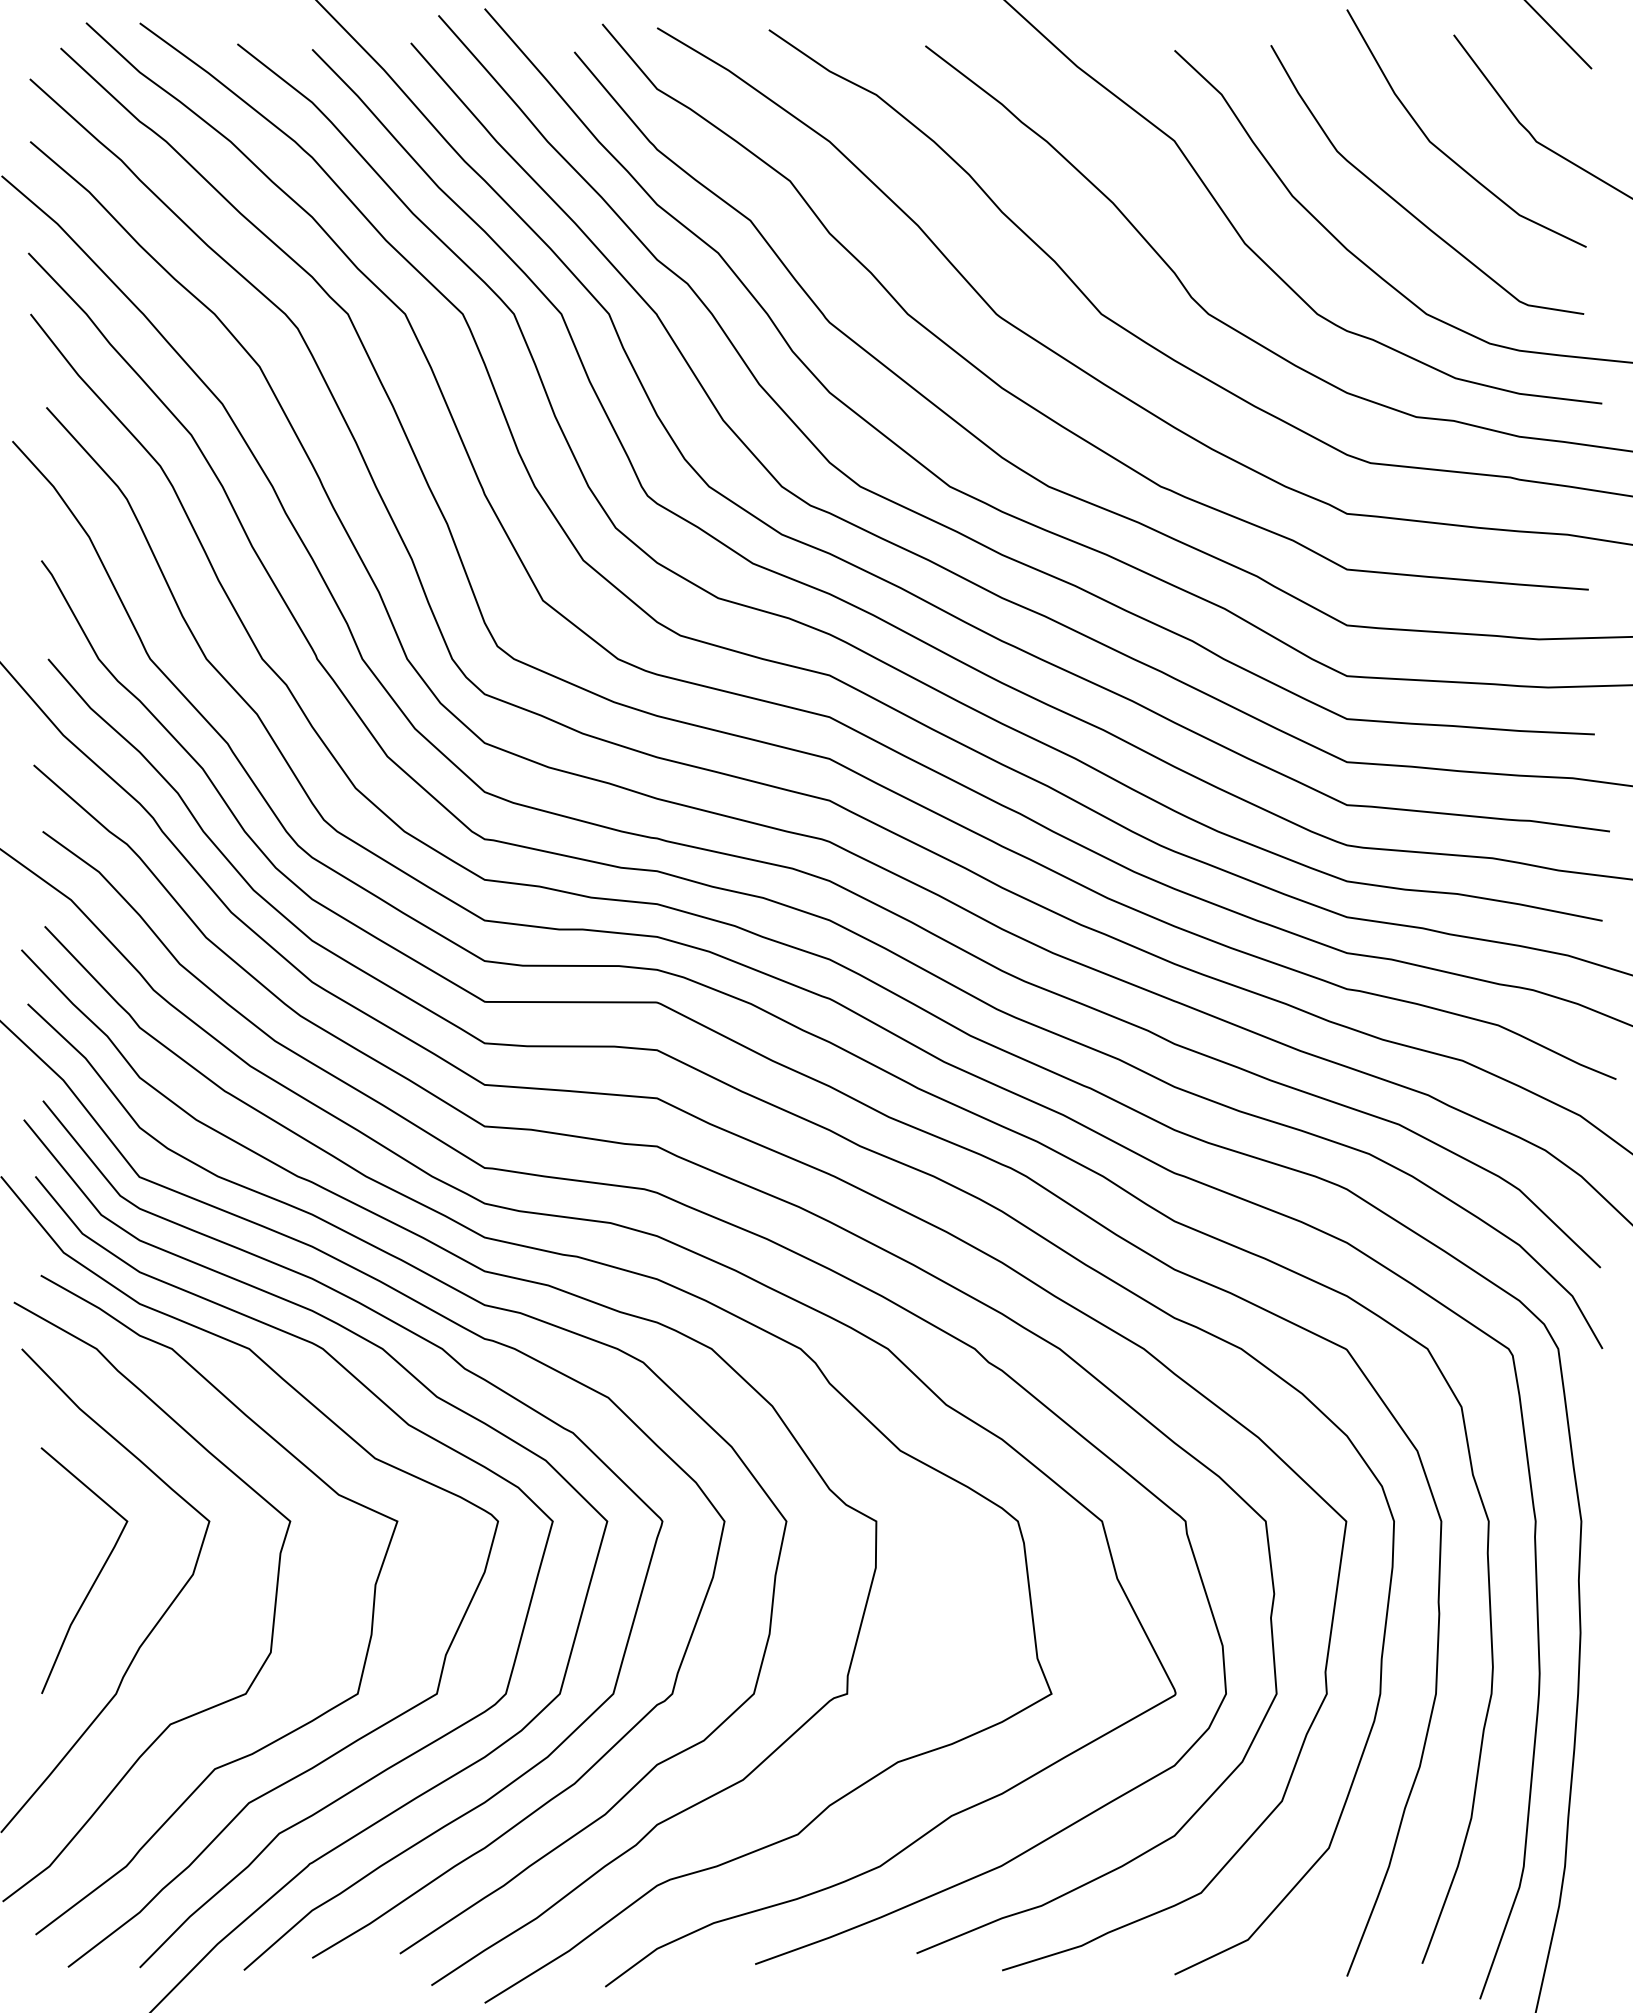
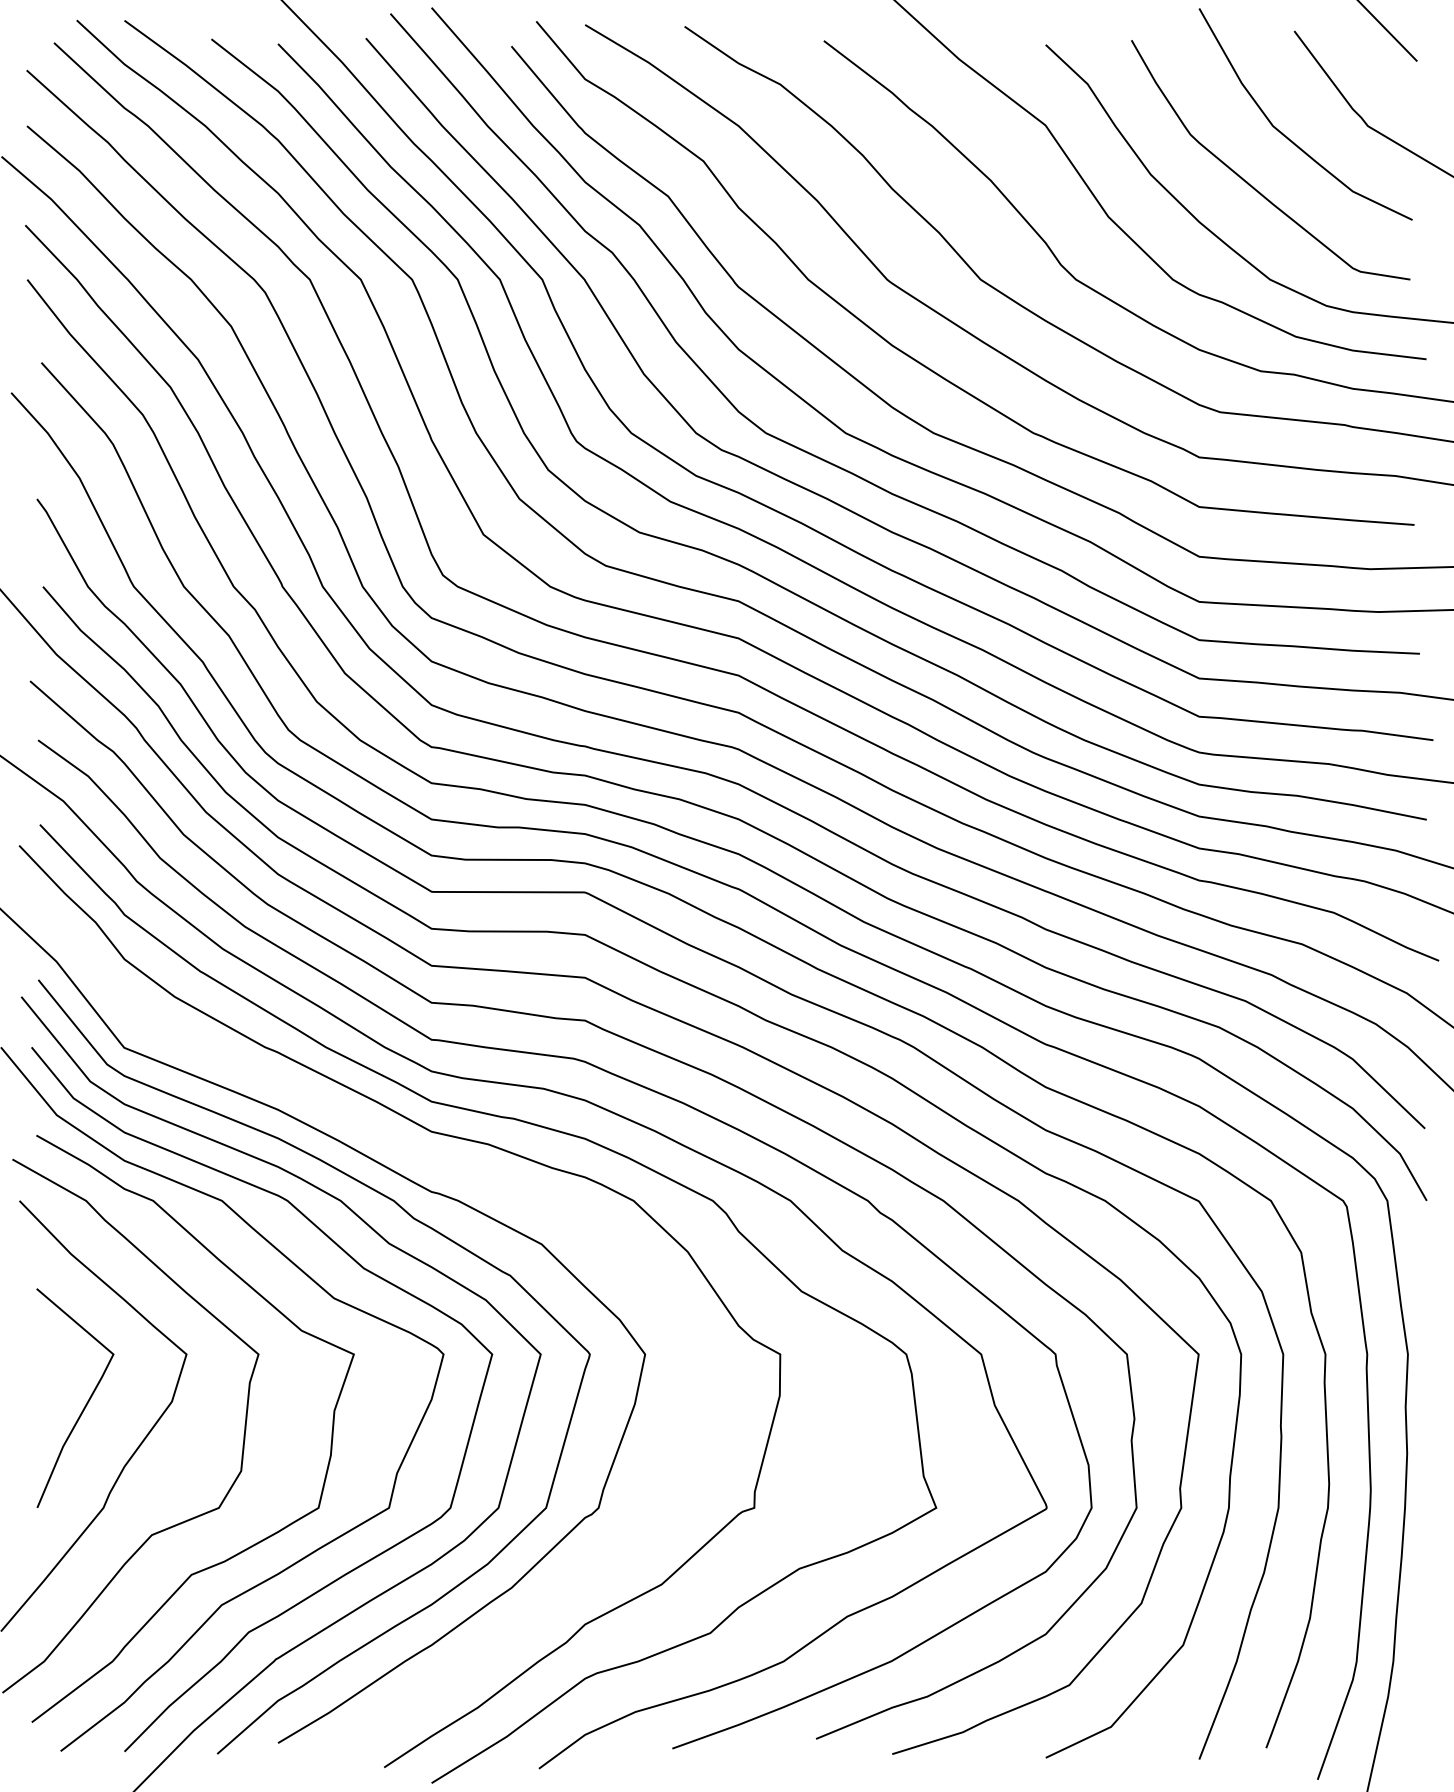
curve: (483, 1305) -> (430, 1162), removed

